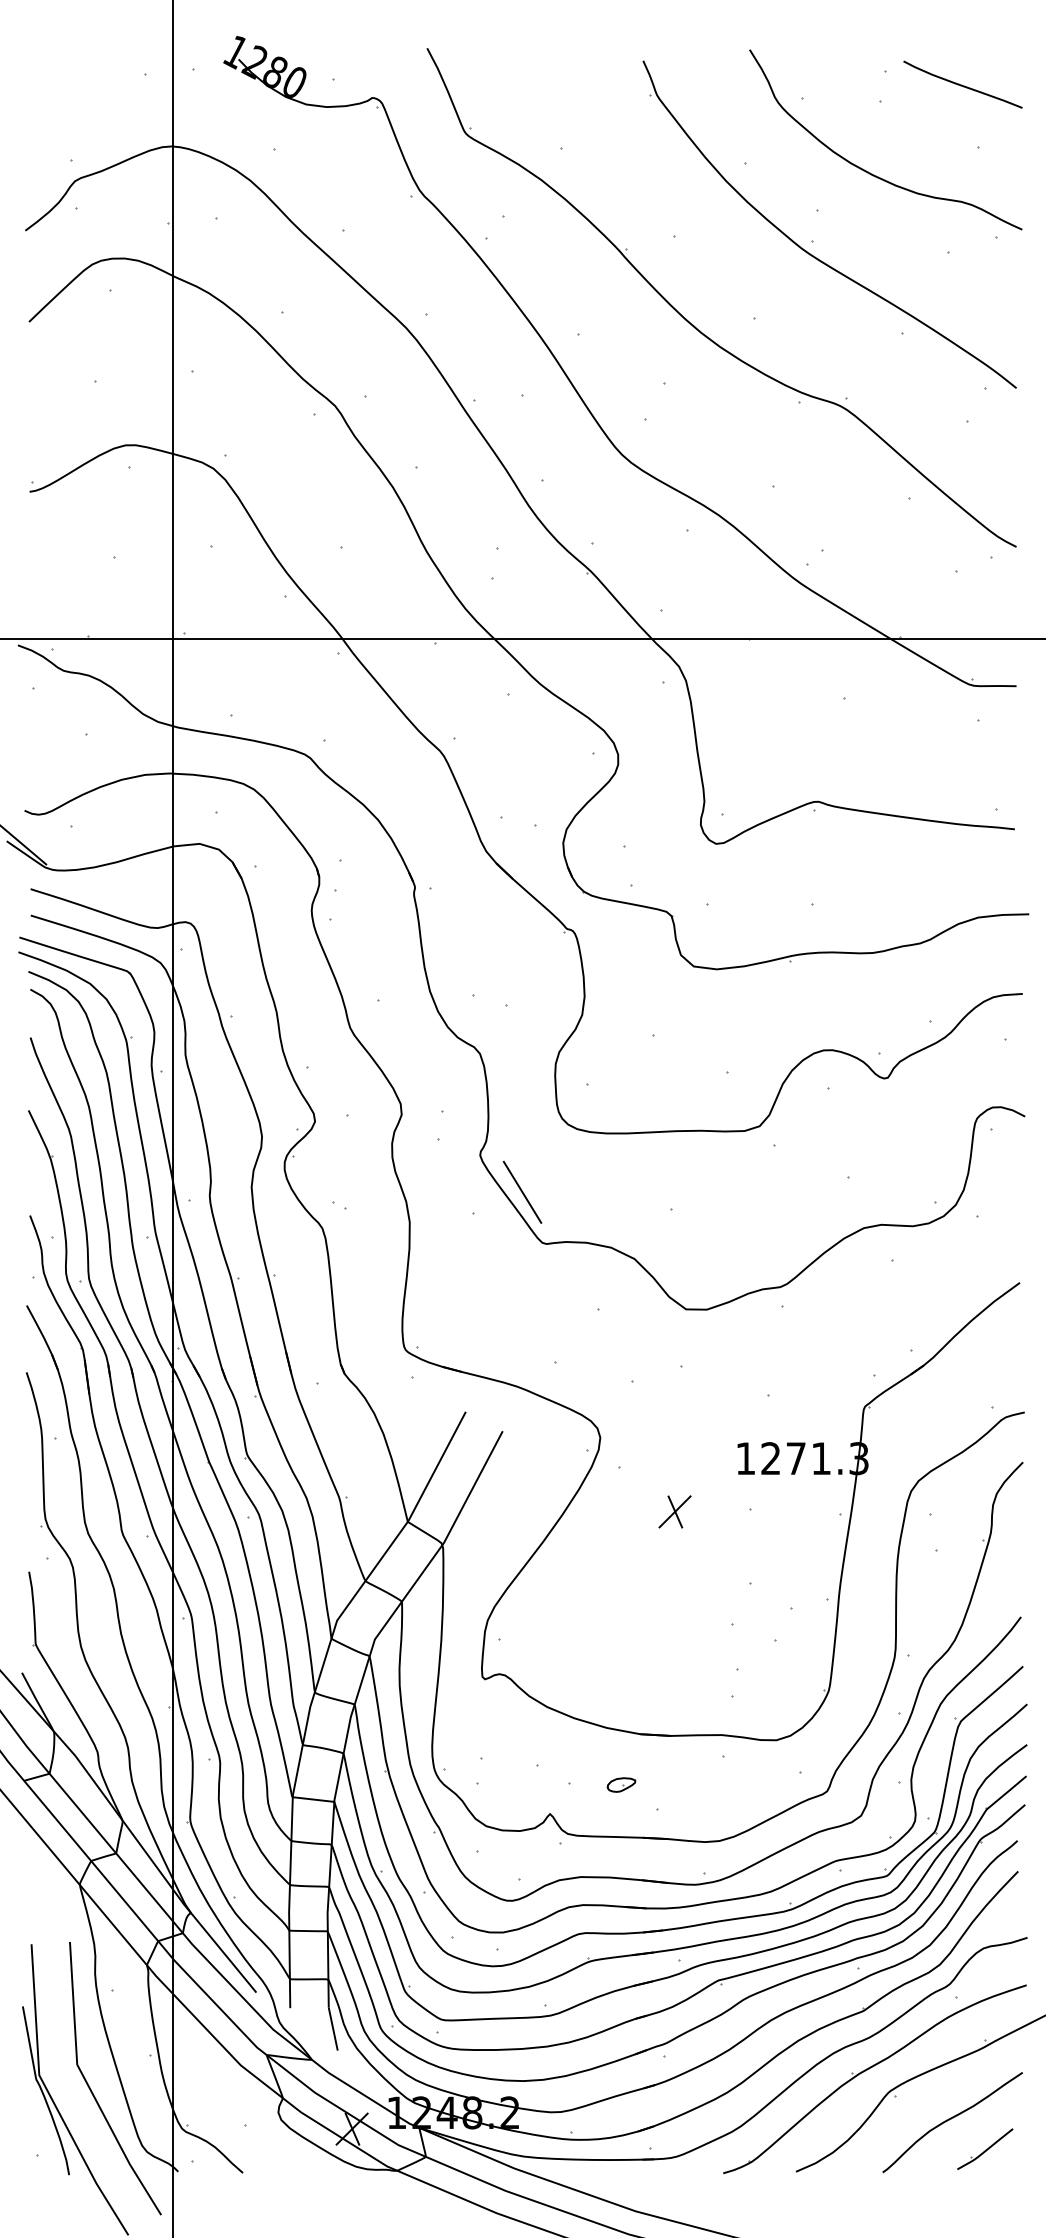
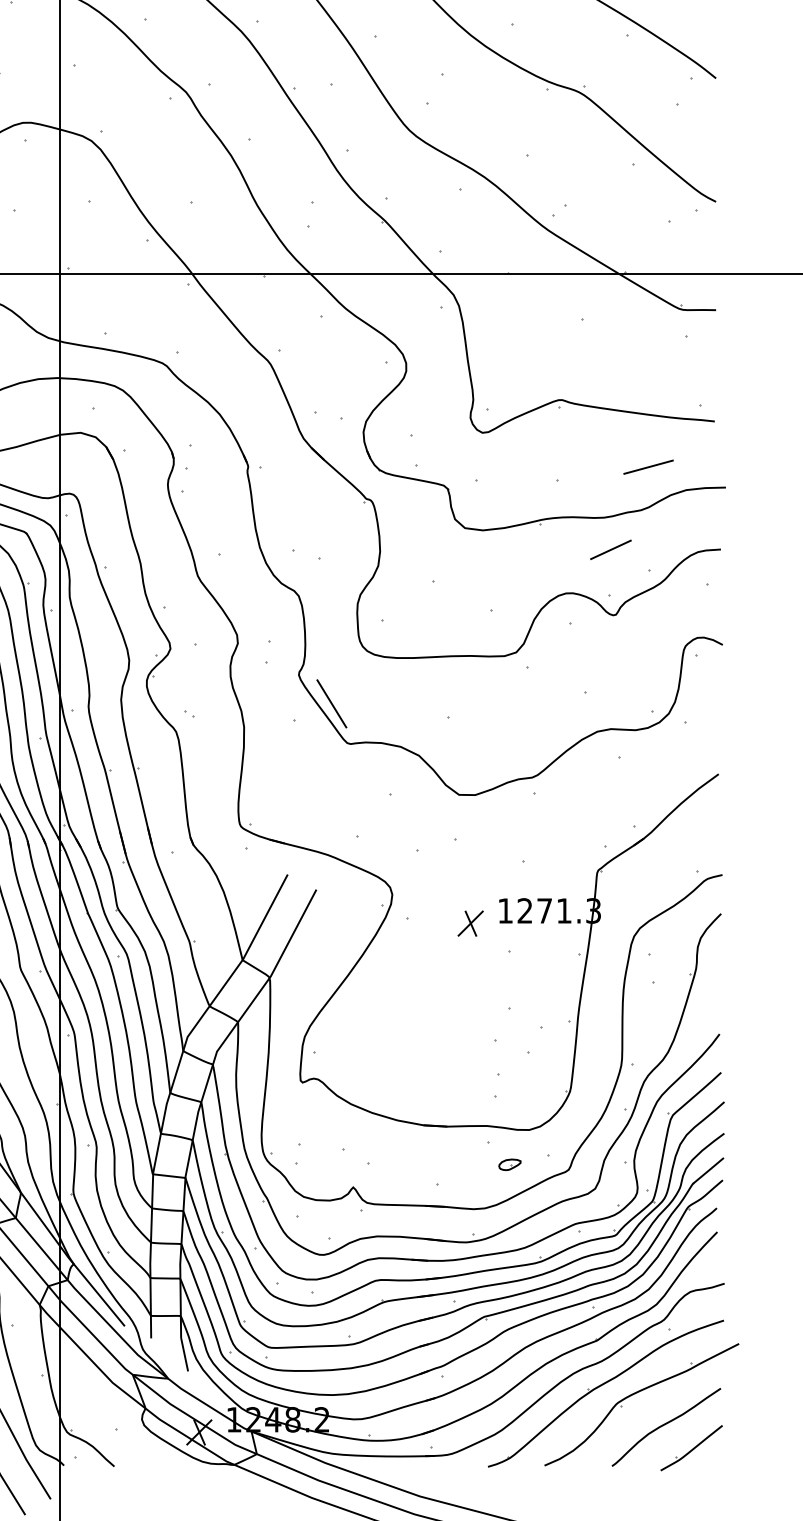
line: (929, 887) -> (648, 466), added
line: (881, 994) -> (611, 549), added
part: (674, 1511) -> (470, 923), moved
part: (621, 1784) -> (509, 1164), moved
part: (985, 2148) -> (691, 1447), size x1.43

